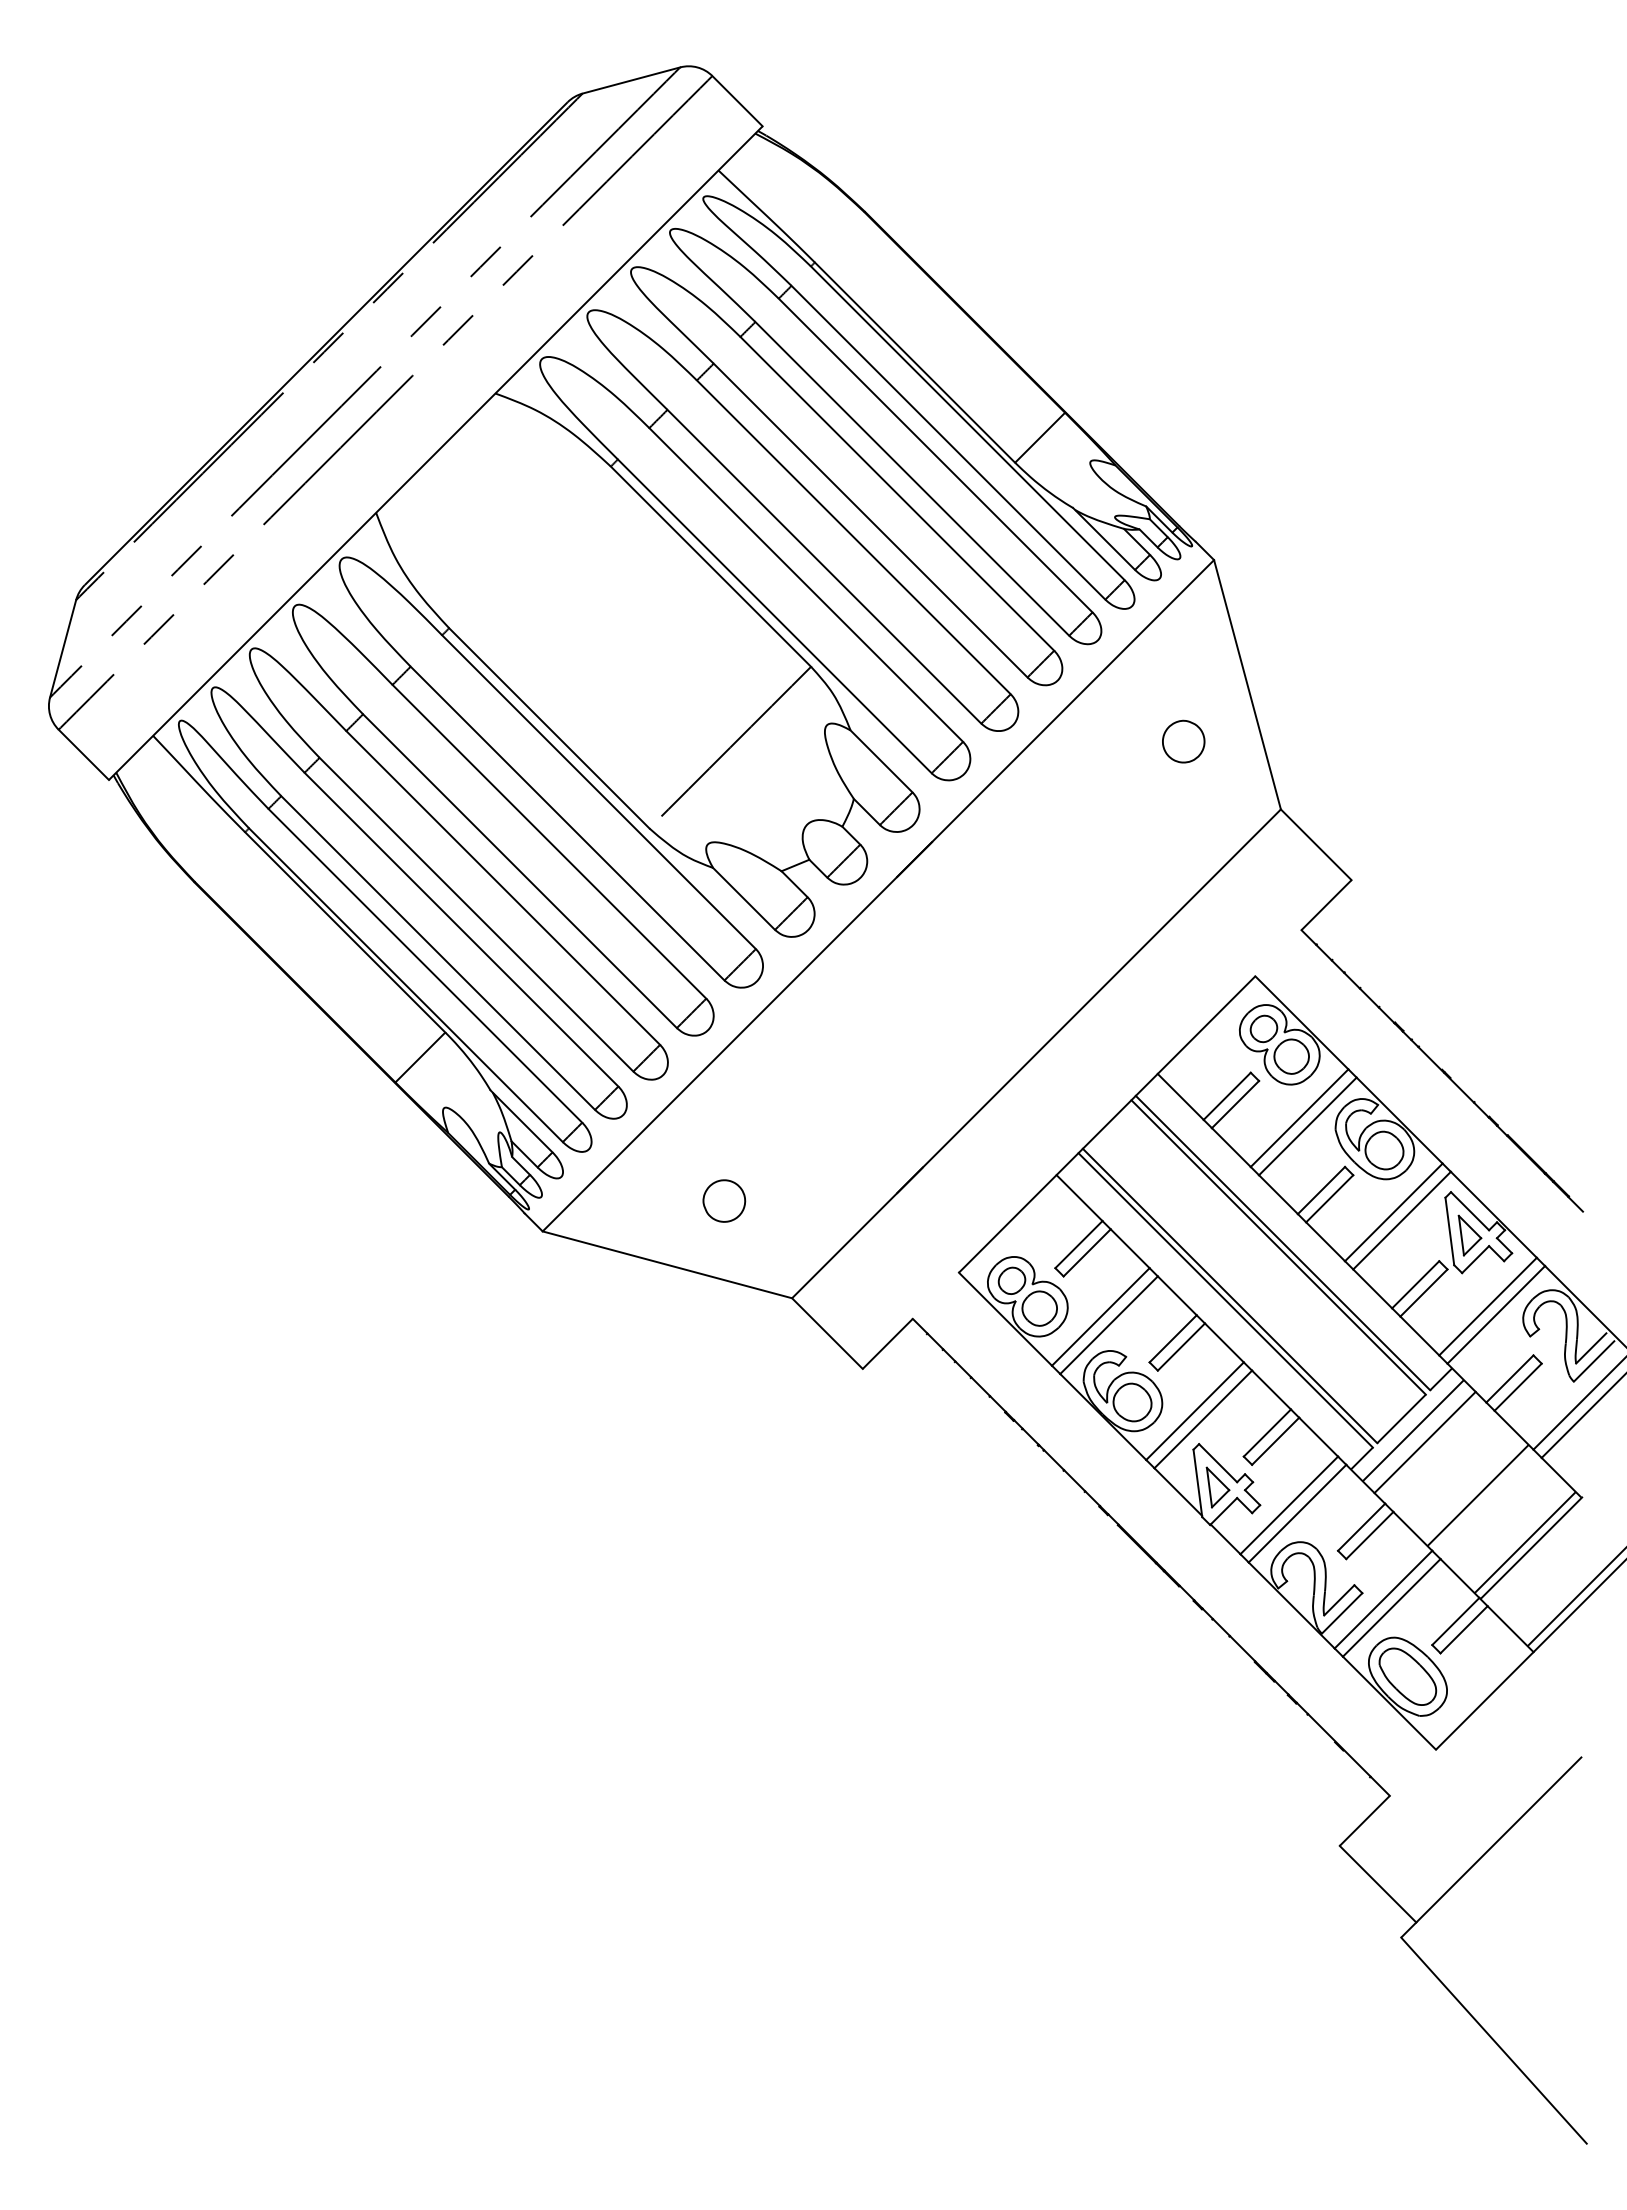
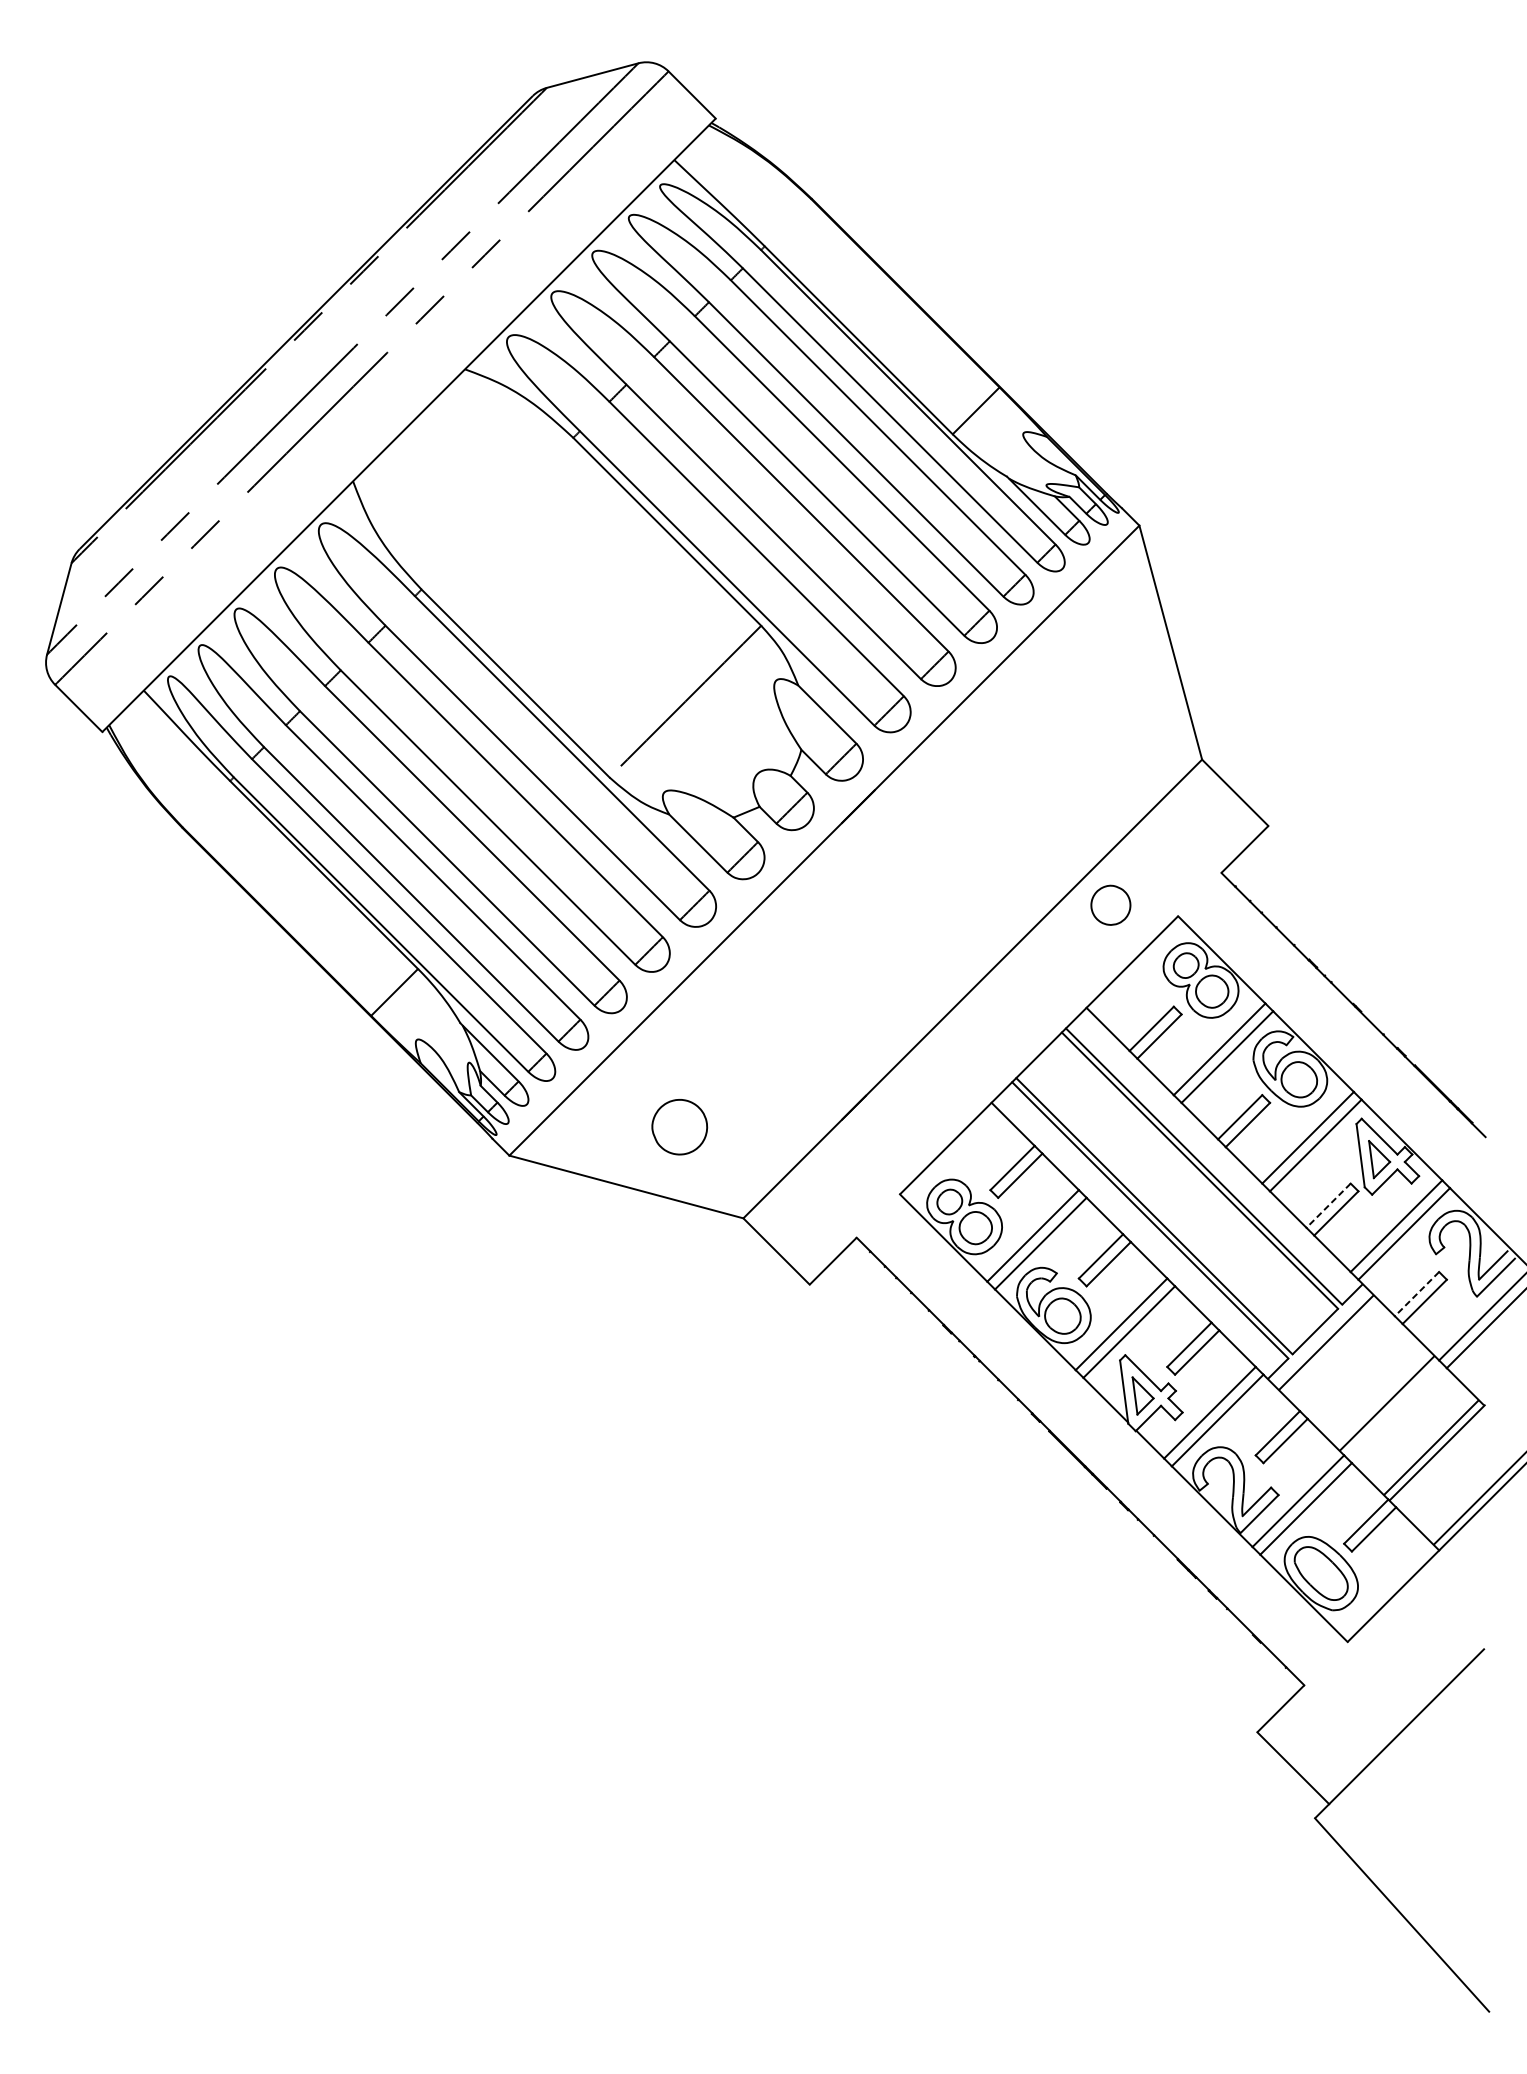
part: (1183, 741) -> (1110, 905), moved
part: (724, 1200) -> (679, 1126), size x1.4
line: (1415, 1285) -> (1328, 1206), solid -> dashed
line: (1509, 1379) -> (1416, 1294), solid -> dashed
line: (1424, 1442) -> (1336, 1353), removed

